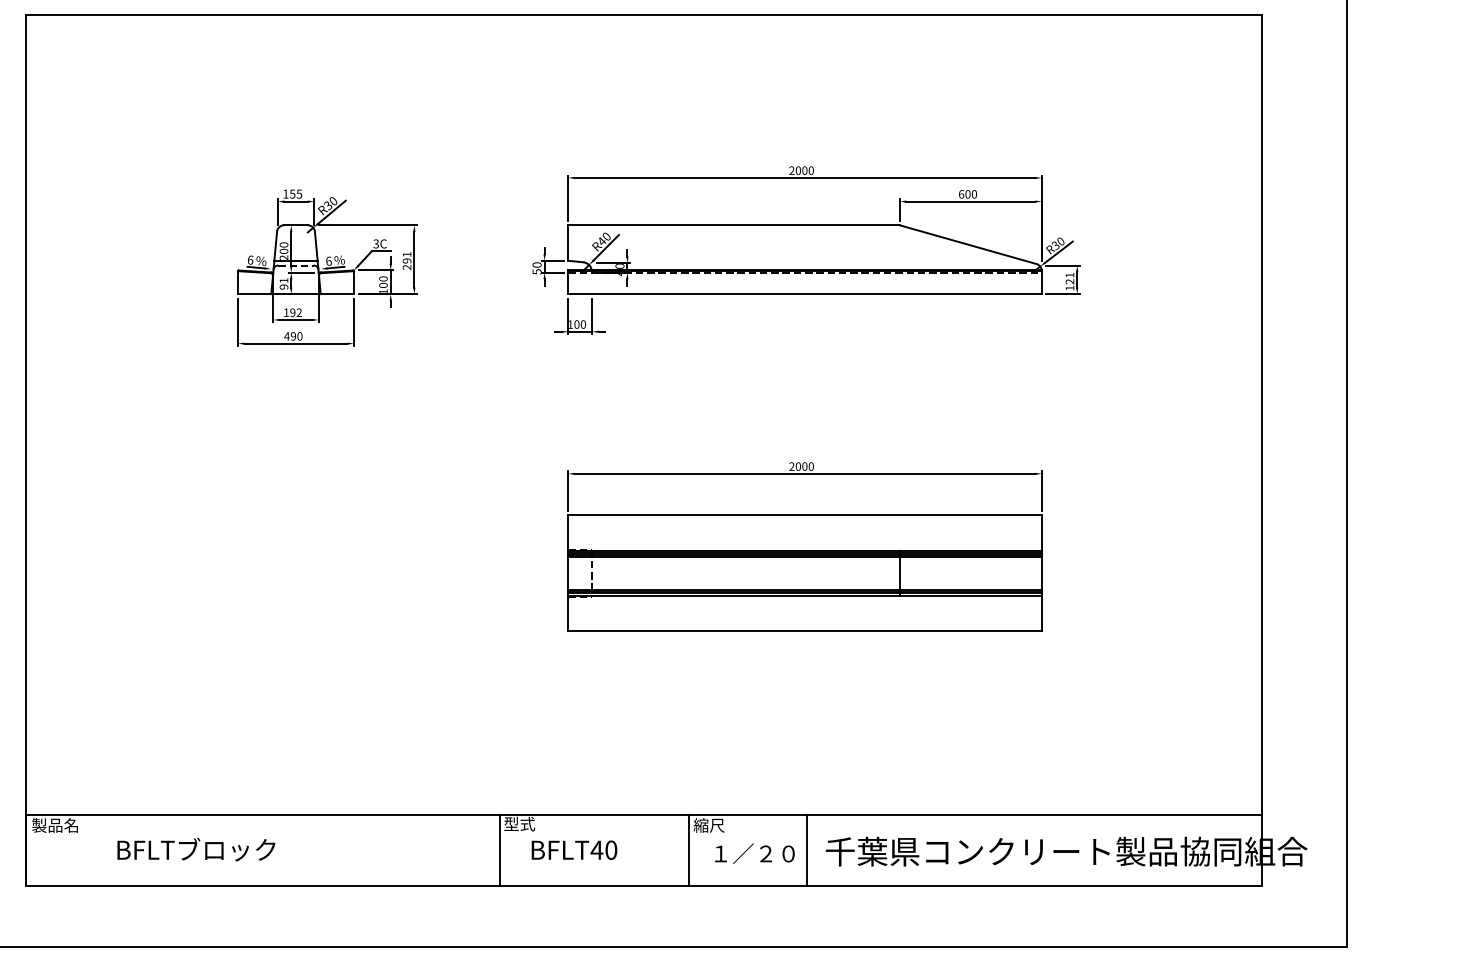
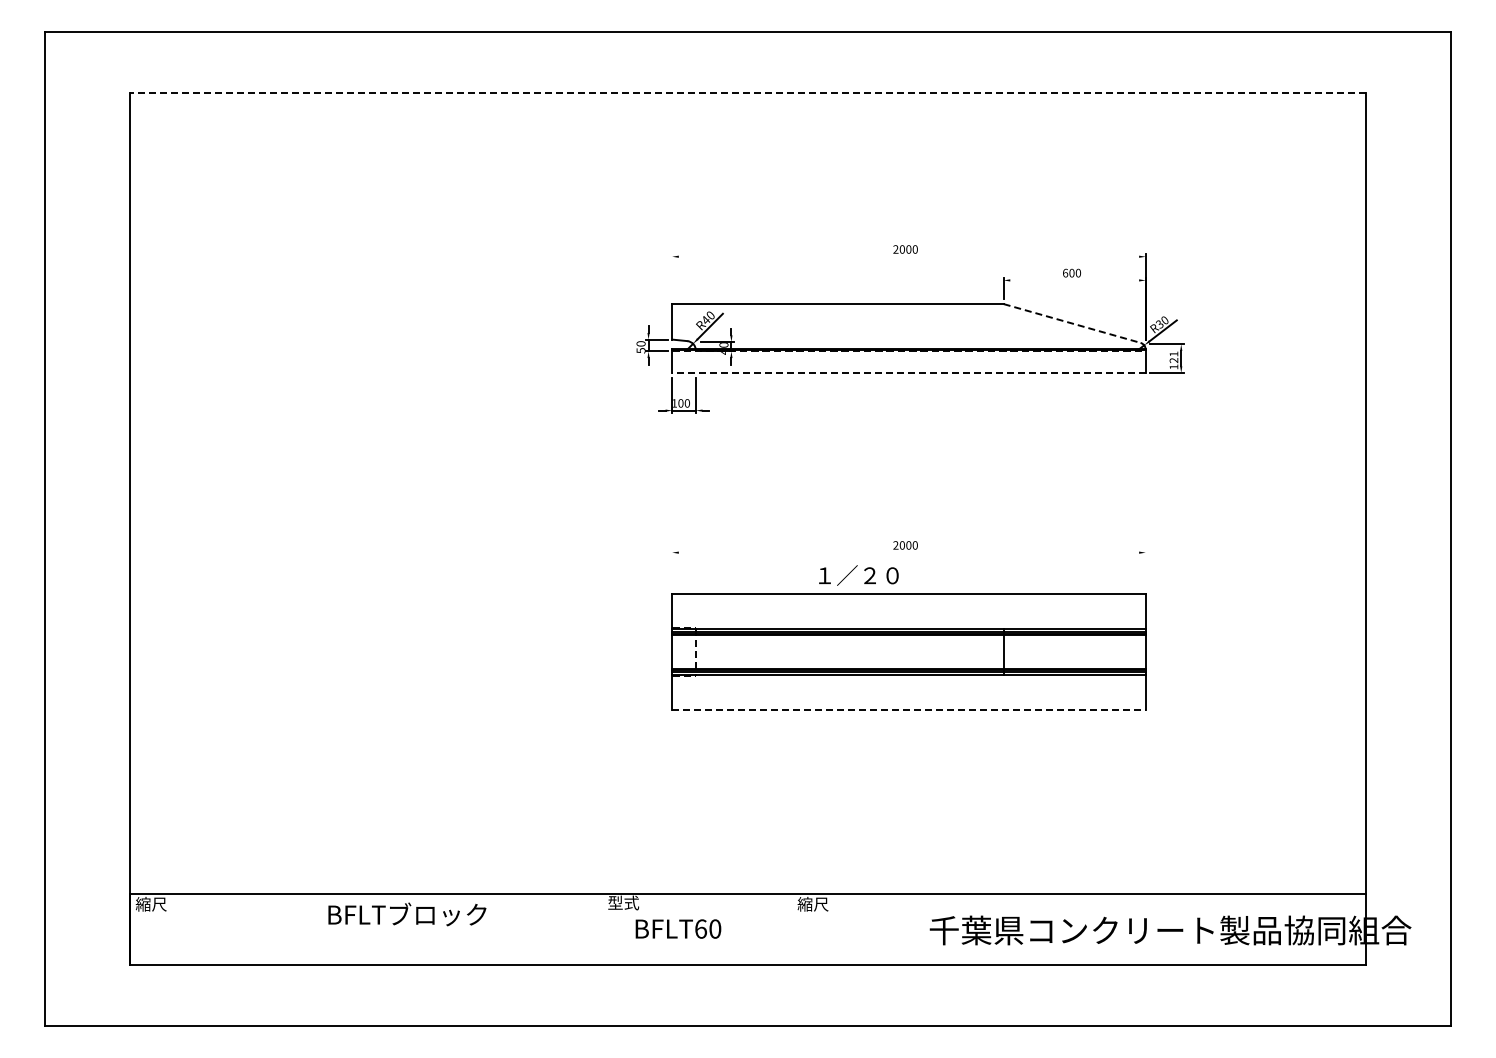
line: (643, 14) -> (747, 93), solid -> dashed
line: (804, 177) -> (908, 256), removed
line: (568, 197) -> (672, 276), removed
line: (970, 201) -> (1074, 280), removed
line: (968, 244) -> (1072, 323), solid -> dashed
part: (327, 267) -> (431, 346), removed
line: (804, 293) -> (908, 372), solid -> dashed
line: (804, 473) -> (908, 552), removed
line: (568, 490) -> (672, 569), removed
line: (1041, 490) -> (1145, 569), removed
line: (804, 631) -> (908, 710), solid -> dashed
text: (54, 825) -> (158, 904), 製品名 -> 縮尺
text: (196, 849) -> (407, 914), moved
line: (499, 849) -> (603, 928), removed
text: (596, 849) -> (700, 928), BFLT40 -> BFLT60
line: (688, 849) -> (792, 928), removed
line: (807, 849) -> (911, 928), removed
text: (754, 853) -> (858, 575), moved

